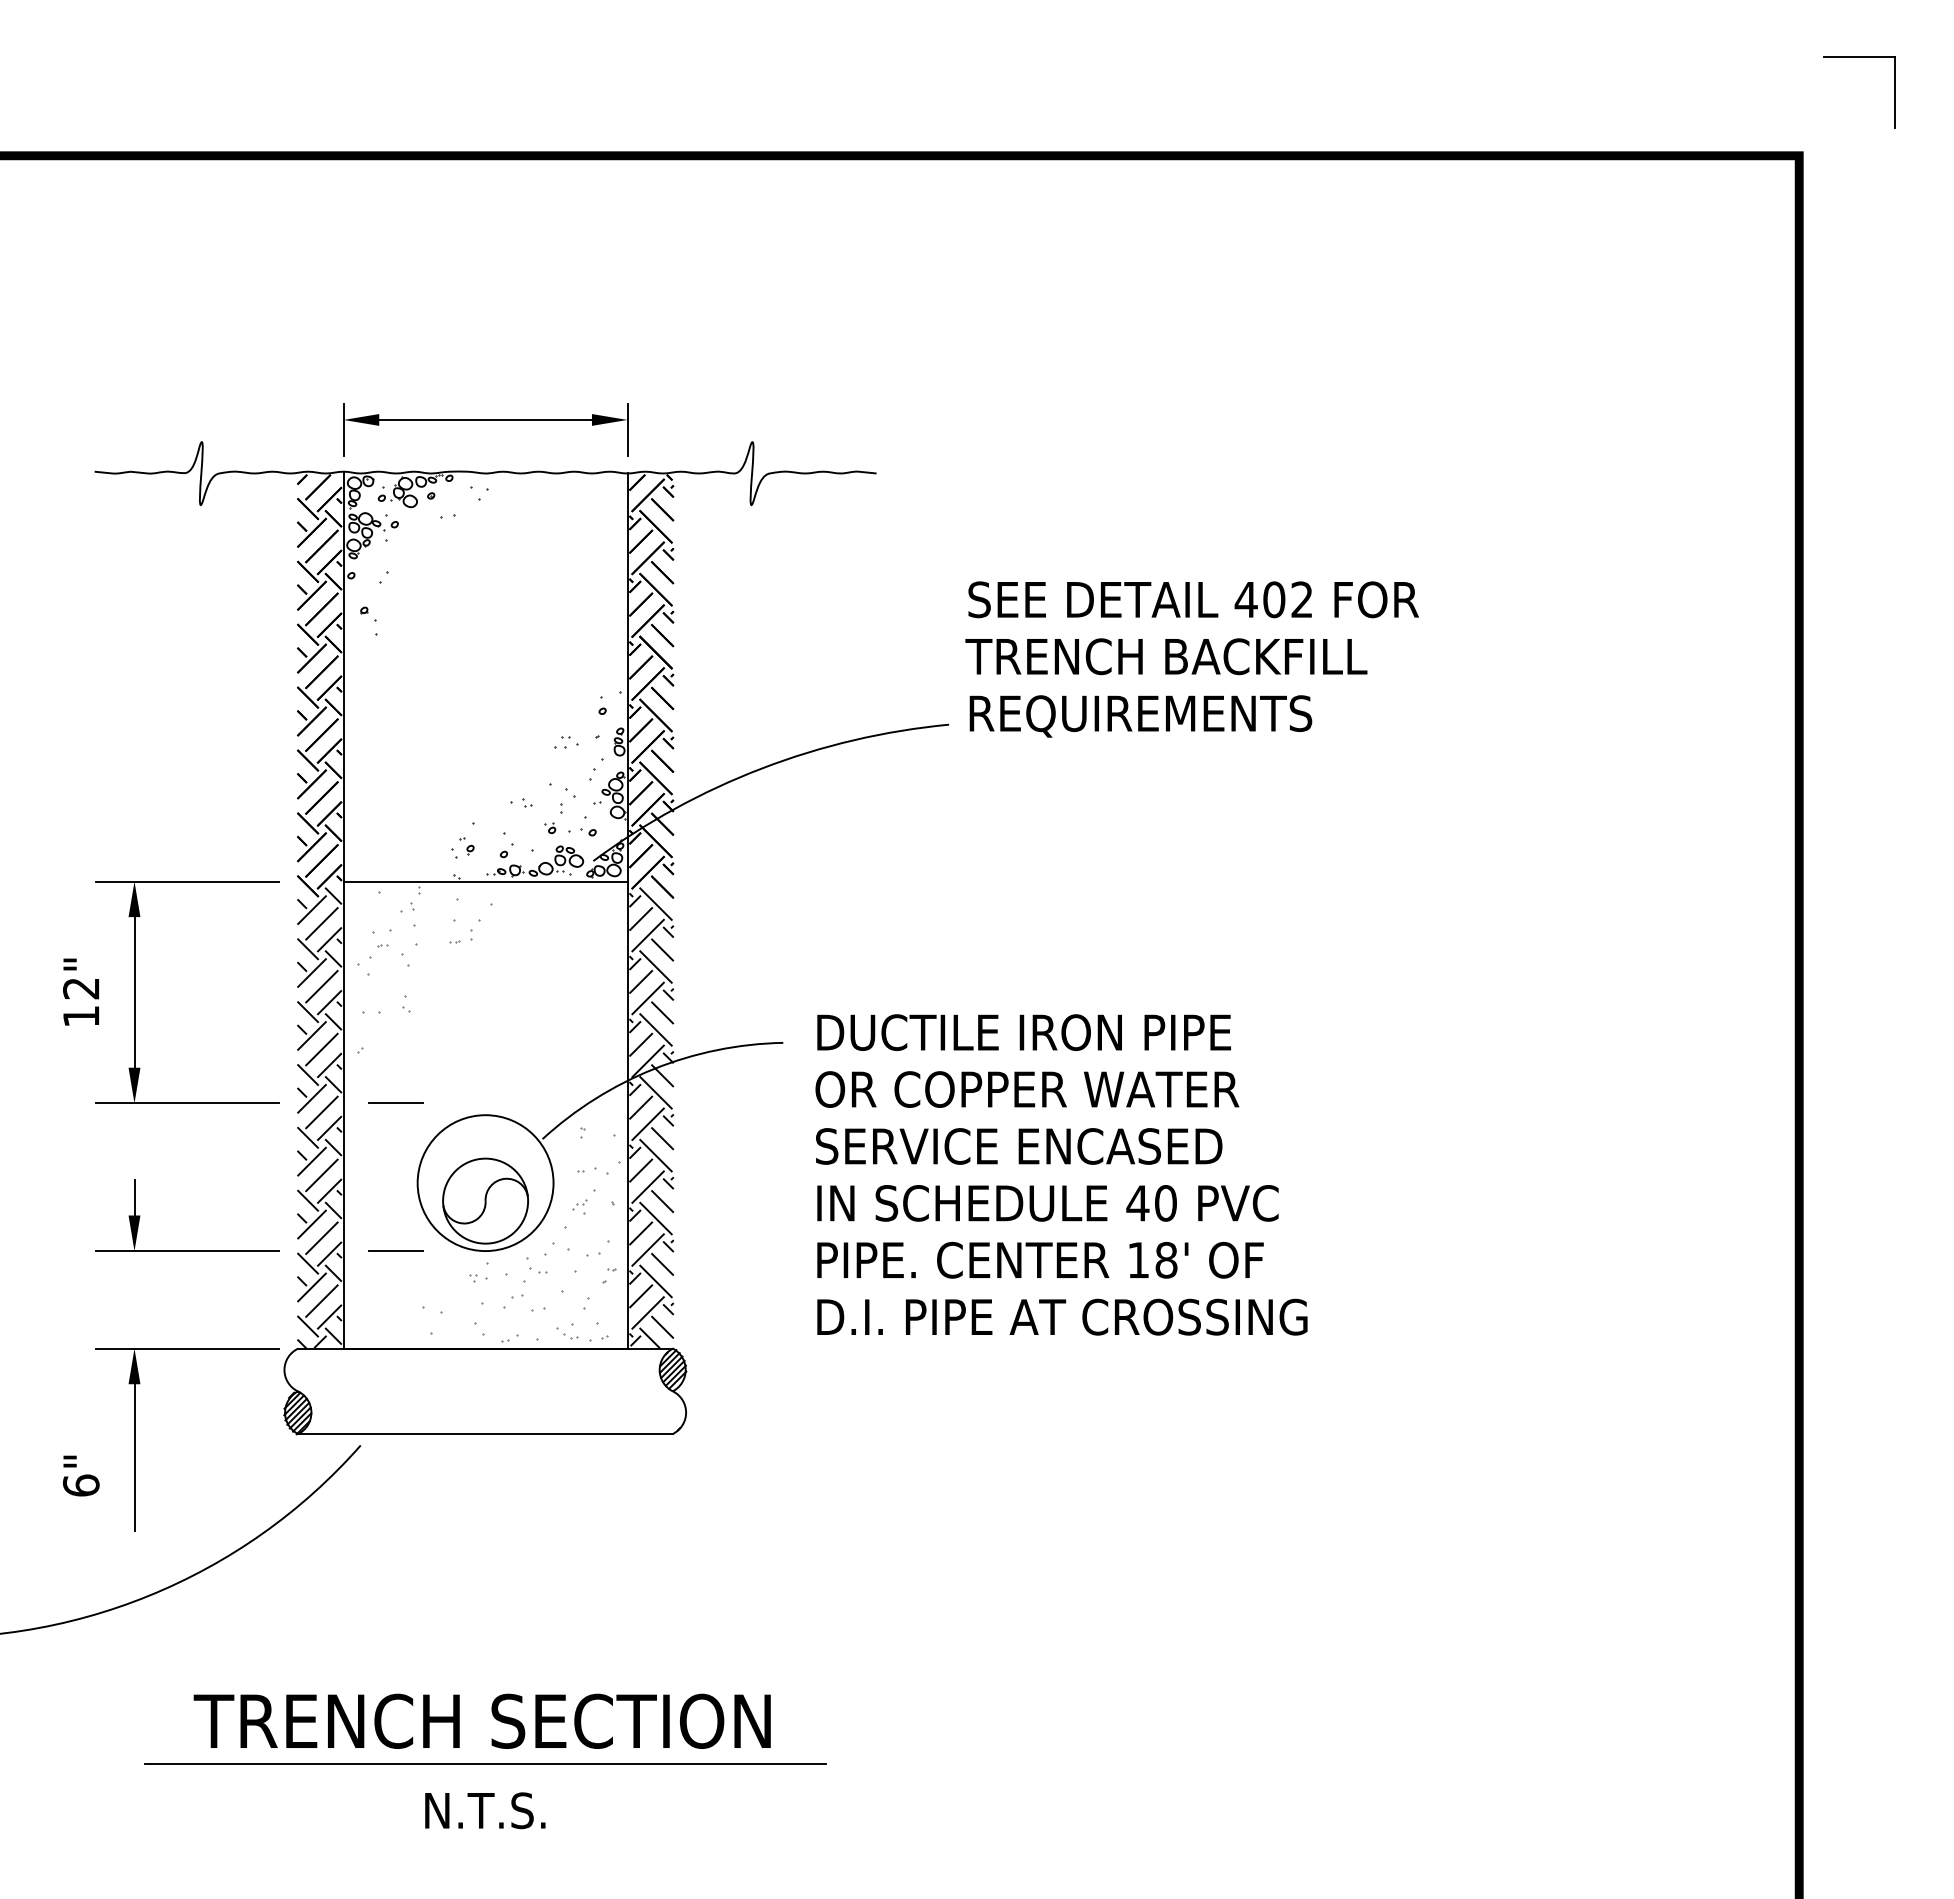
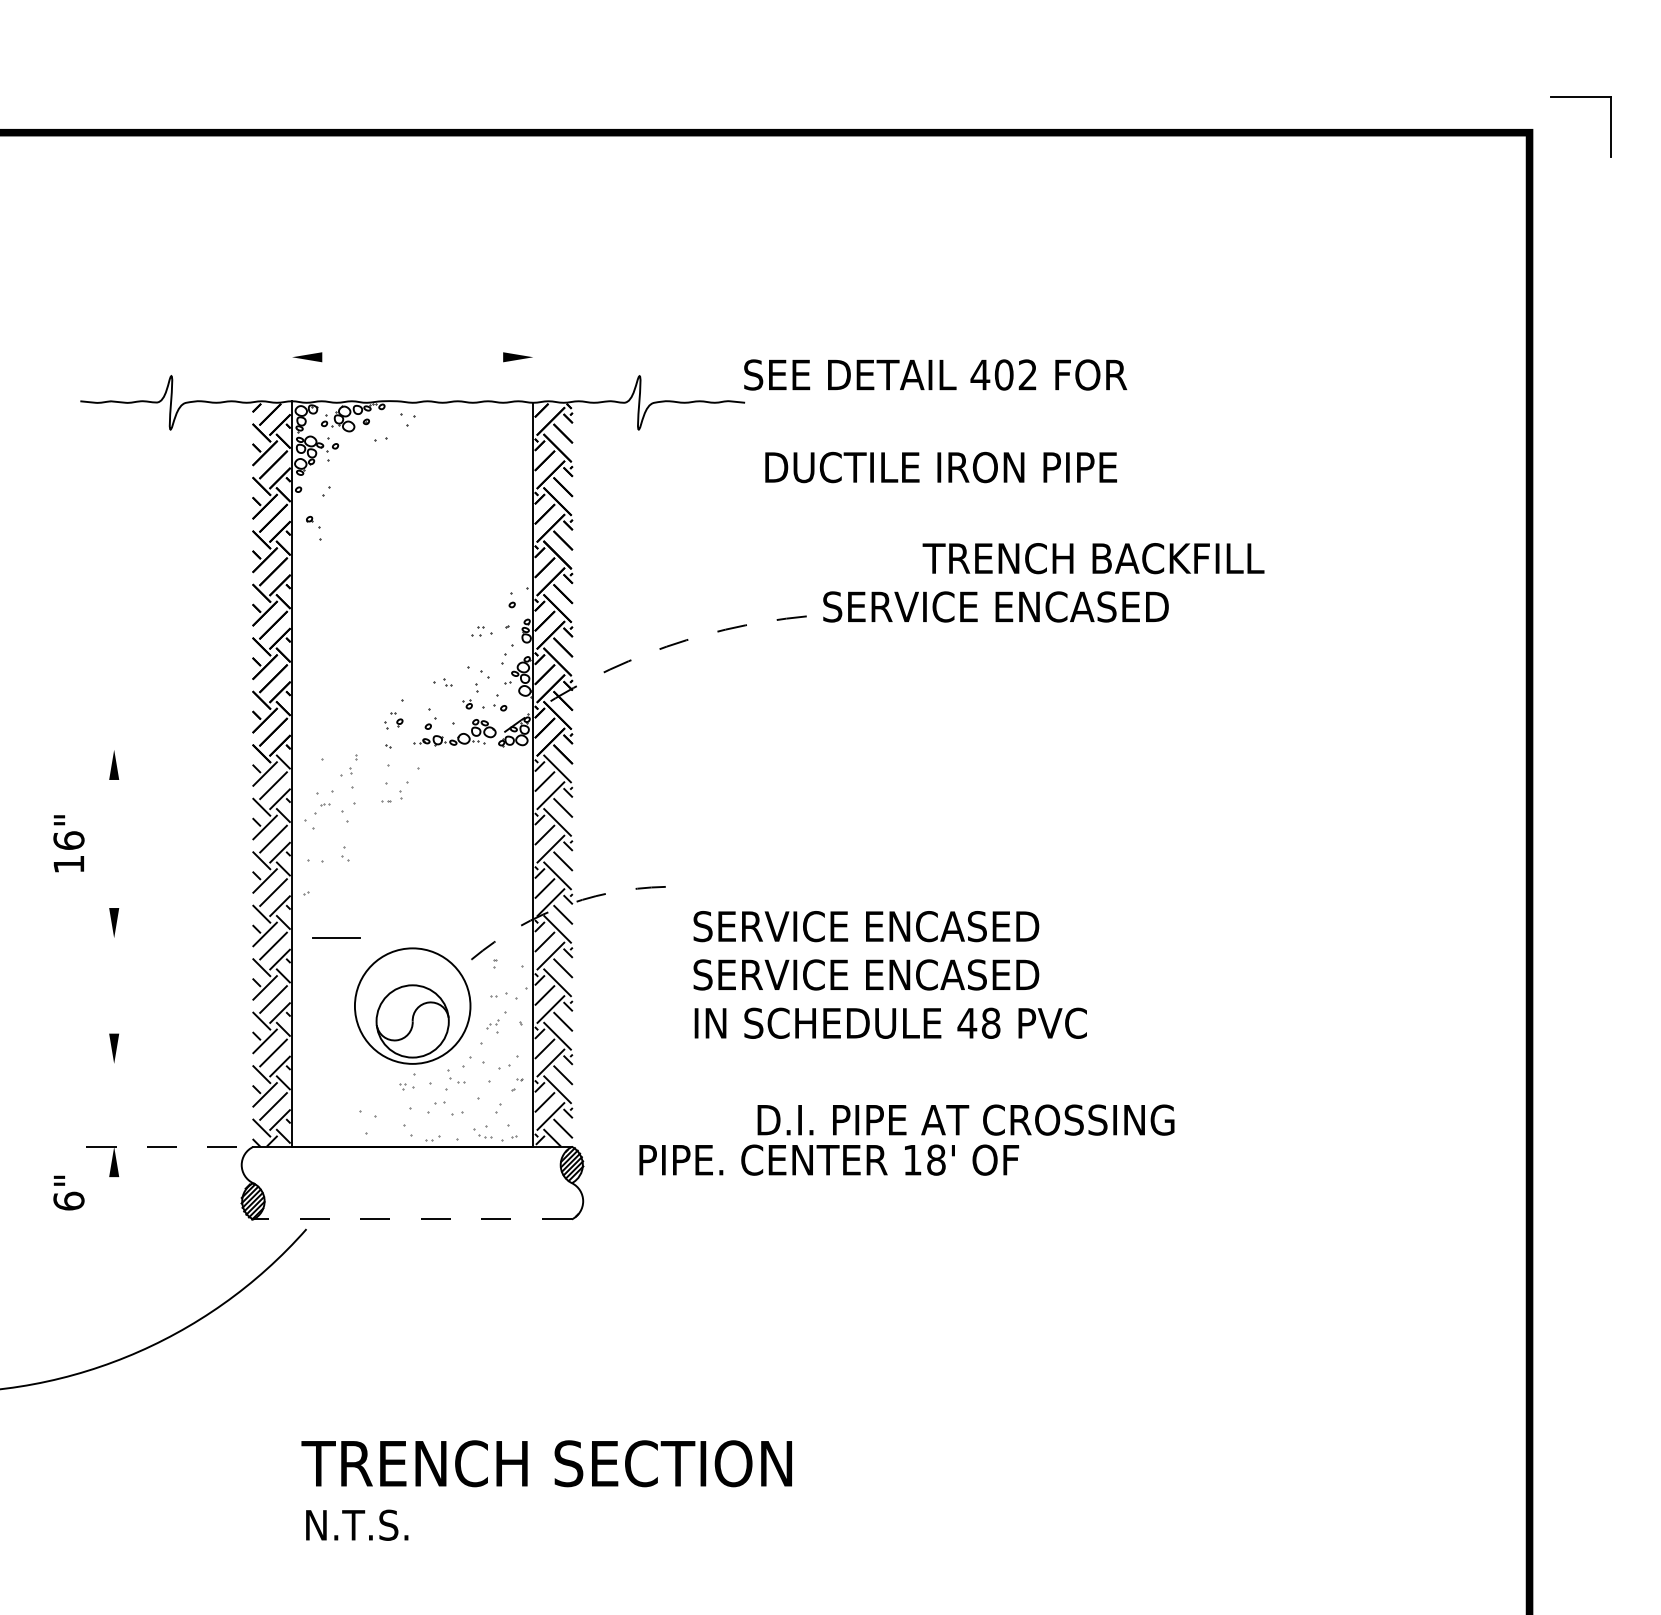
part: (1859, 57) -> (1580, 97), moved
line: (485, 419) -> (412, 356), removed
line: (343, 429) -> (291, 365), removed
line: (627, 429) -> (533, 365), removed
text: (1193, 599) -> (935, 374), moved
text: (1166, 656) -> (1093, 558), moved
text: (1171, 716) -> (995, 609), REQUIREMENTS -> SERVICE ENCASED
arc: (761, 768) -> (647, 653), solid -> dashed
line: (187, 881) -> (159, 749), removed
line: (485, 881) -> (412, 749), removed
text: (81, 988) -> (69, 840), 12" -> 16"
line: (134, 992) -> (114, 844), removed
text: (1023, 1032) -> (940, 467), moved
arc: (654, 1068) -> (556, 908), solid -> dashed
text: (1027, 1089) -> (873, 926), OR COPPER WATER -> SERVICE ENCASED
line: (187, 1103) -> (159, 938), removed
line: (134, 1197) -> (114, 1018), removed
text: (1165, 1203) -> (990, 1023), 40 -> 48
line: (395, 1250) -> (336, 1063), removed
line: (187, 1251) -> (159, 1064), removed
text: (1040, 1260) -> (829, 1160), moved
text: (1062, 1316) -> (966, 1119), moved
line: (187, 1348) -> (159, 1146), solid -> dashed
line: (484, 1434) -> (411, 1219), solid -> dashed
line: (134, 1457) -> (114, 1239), removed
text: (81, 1475) -> (69, 1192), moved
text: (481, 1720) -> (546, 1463), moved
line: (485, 1763) -> (412, 1499), removed
text: (485, 1810) -> (357, 1525), moved

